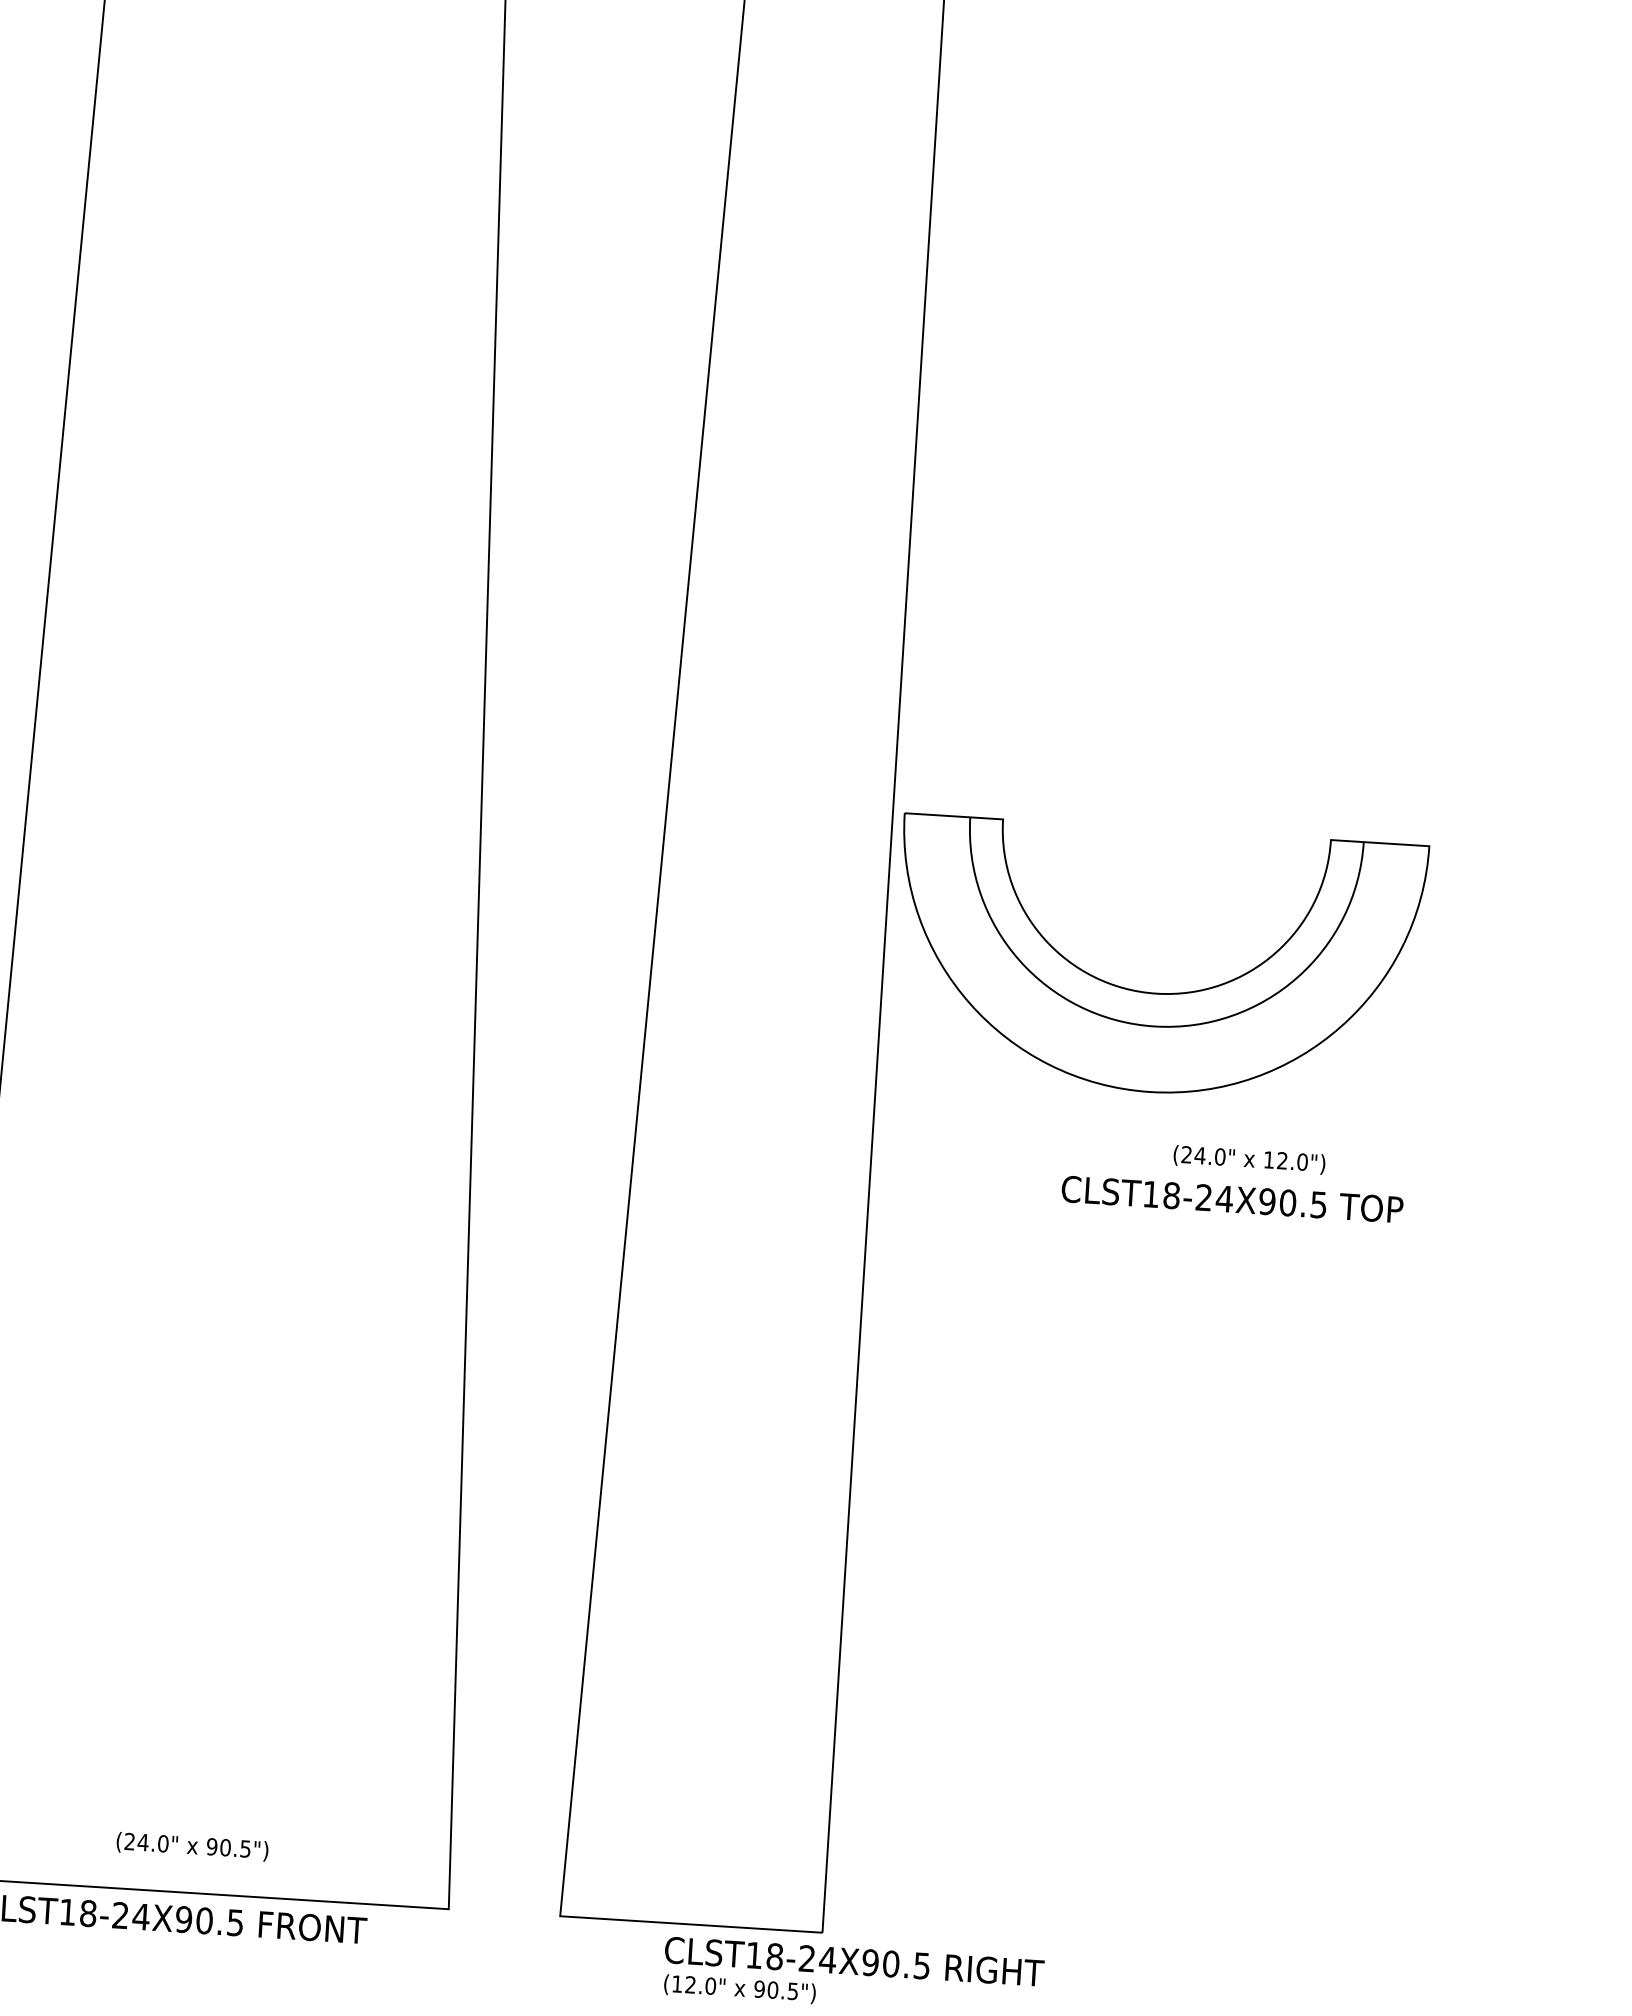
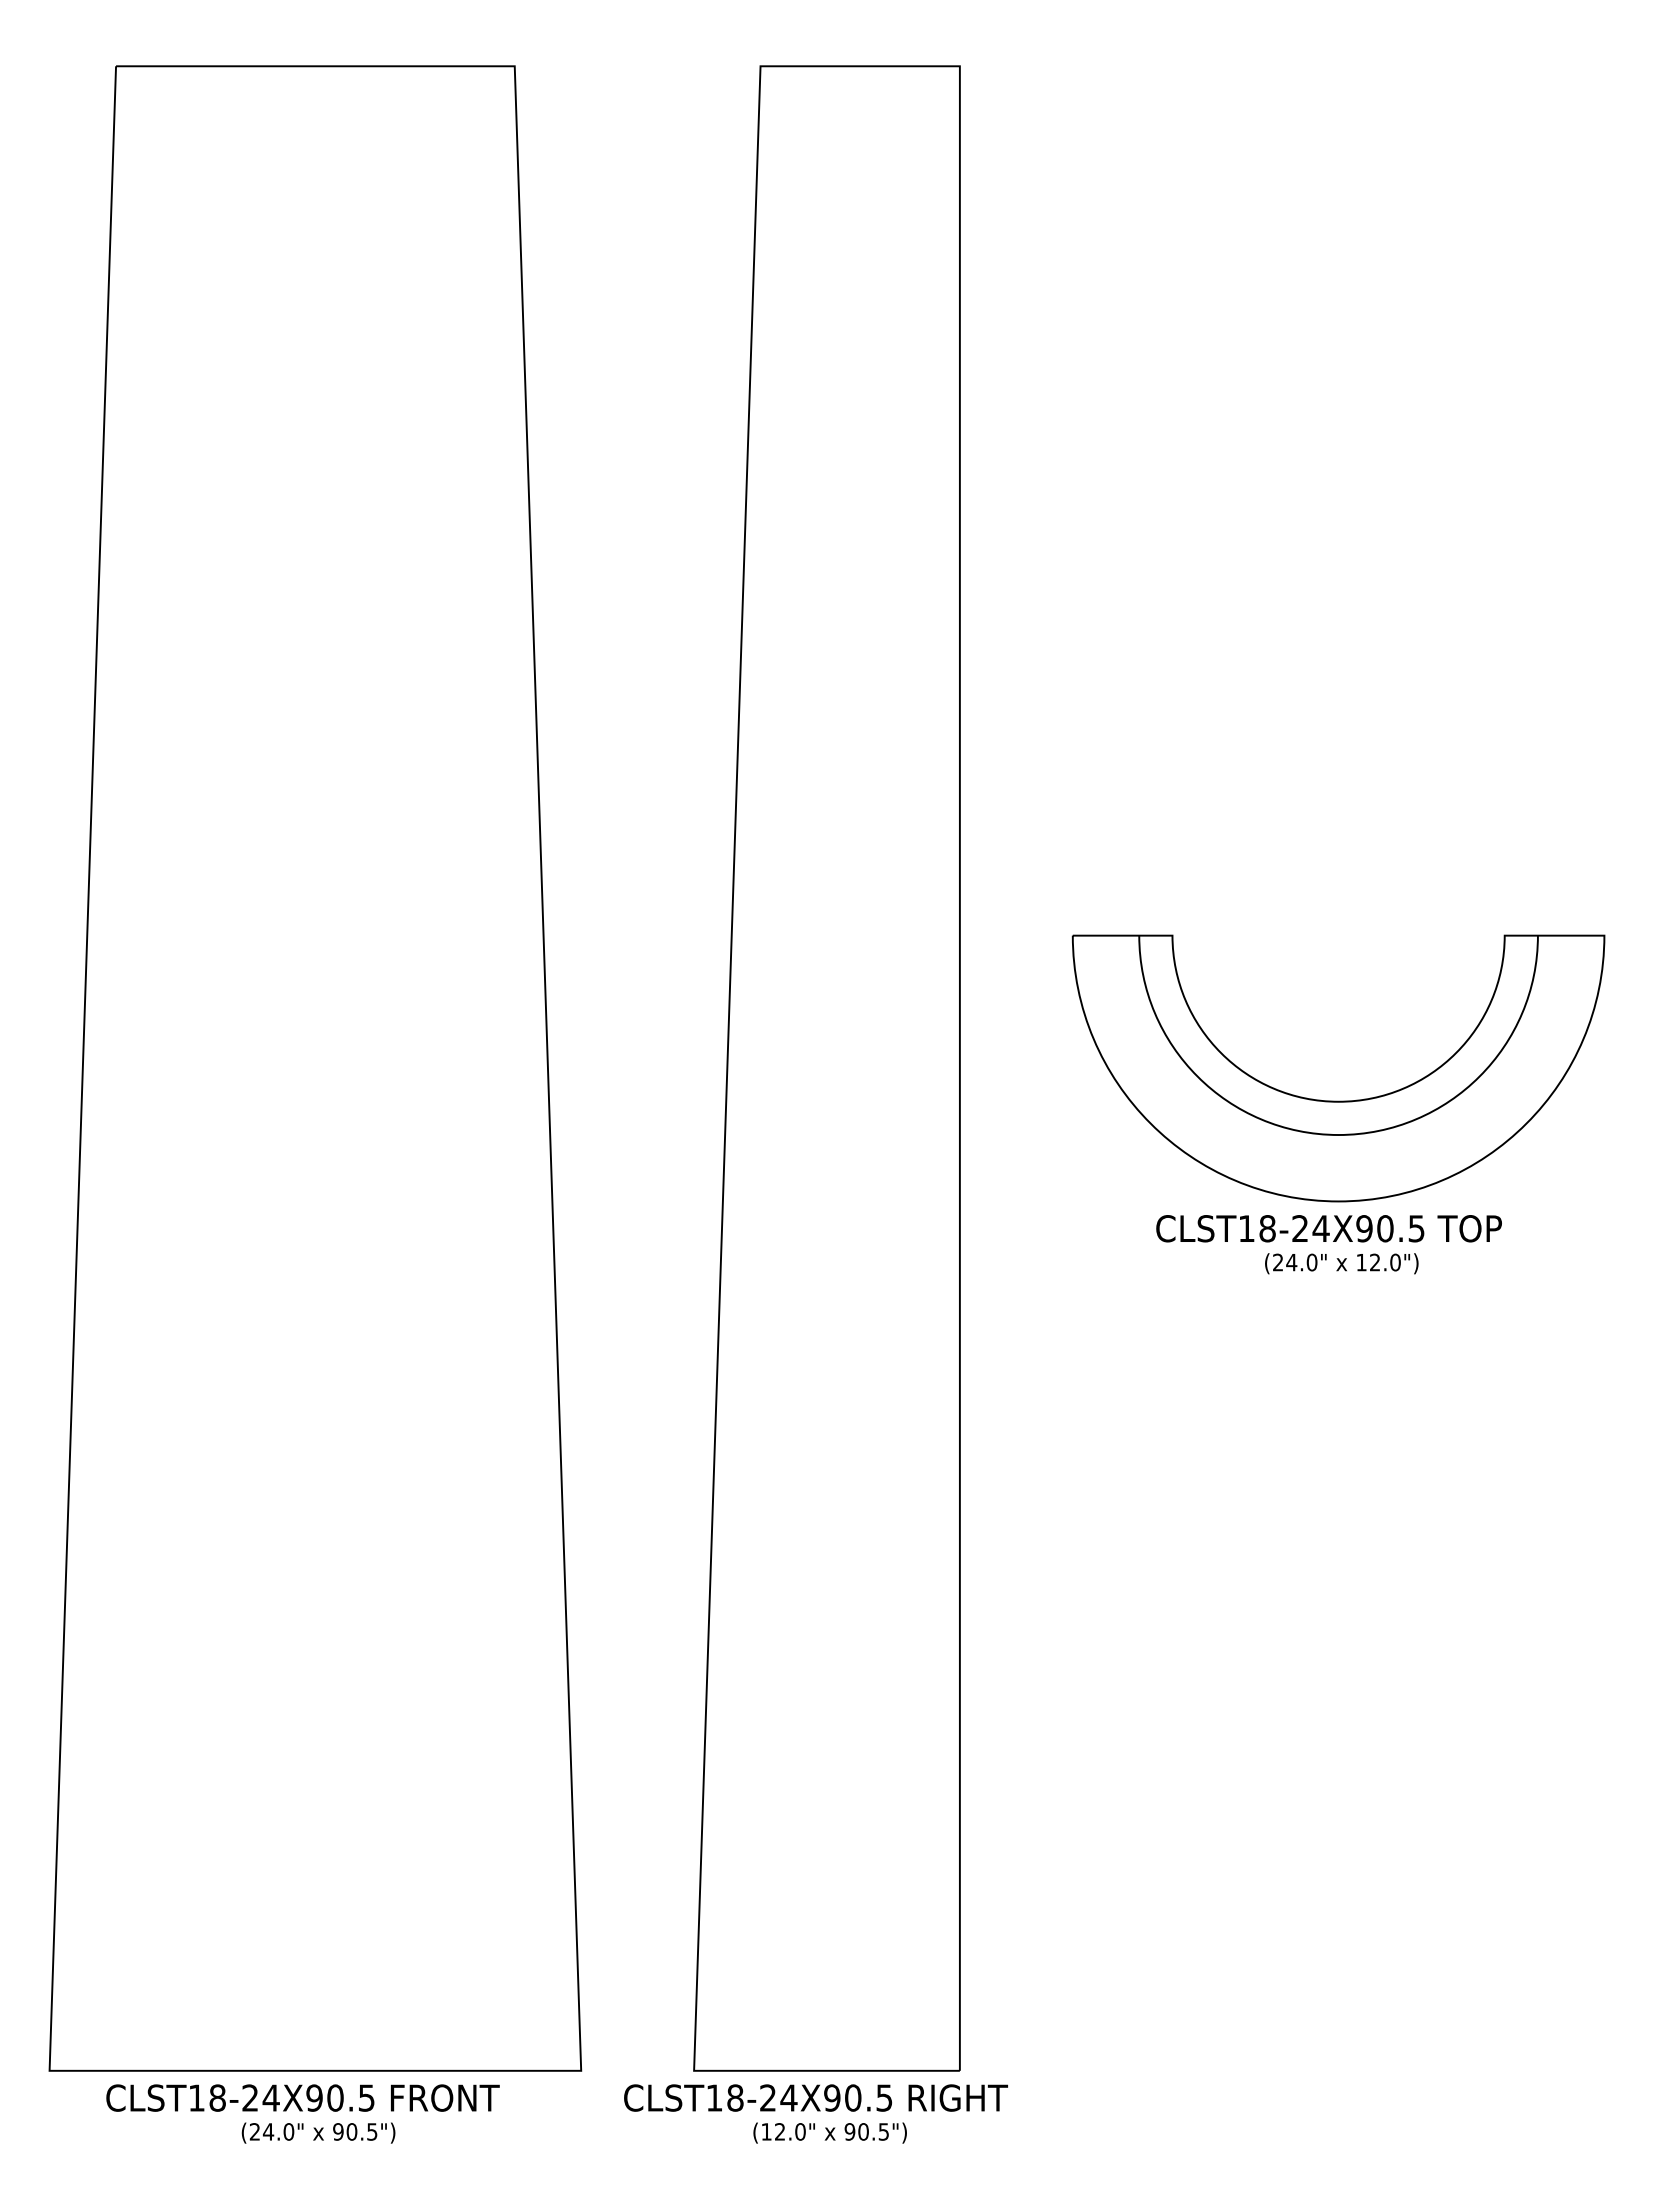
part: (1156, 992) -> (1338, 1100), moved
text: (1231, 1199) -> (1328, 1228), moved
text: (192, 1846) -> (318, 2132), moved
text: (854, 1961) -> (815, 2097), moved
text: (739, 1988) -> (829, 2132), moved

